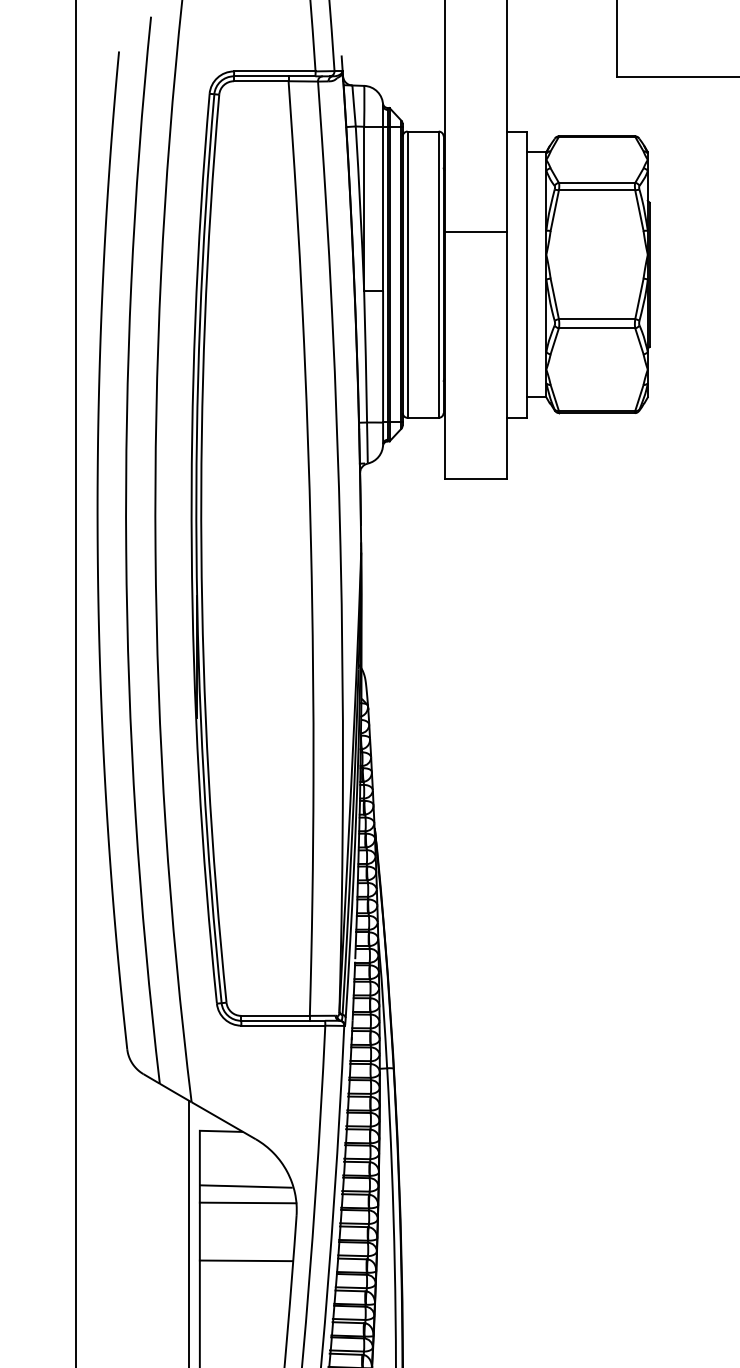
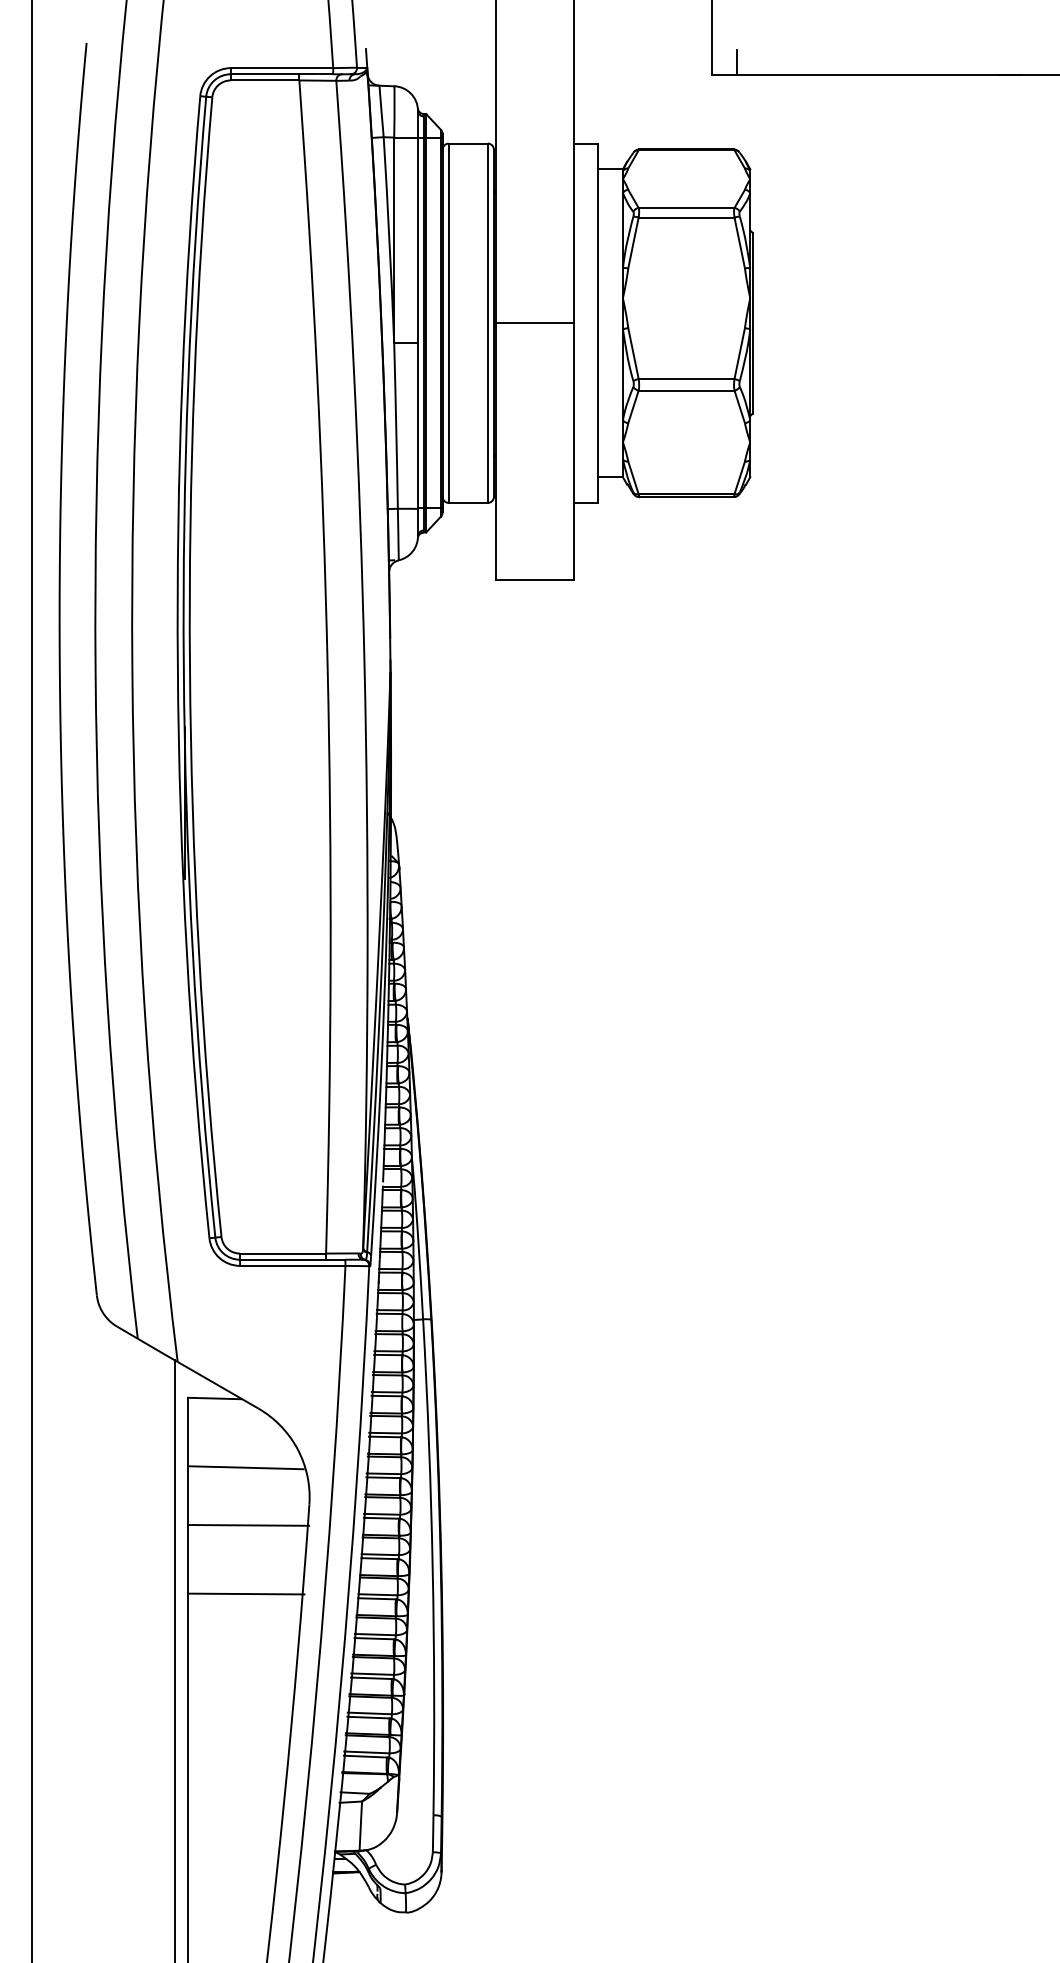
line: (637, 66) -> (737, 62), added
line: (475, 232) -> (534, 323), moved
line: (248, 1203) -> (248, 1525), moved
line: (245, 1260) -> (245, 1593), moved

